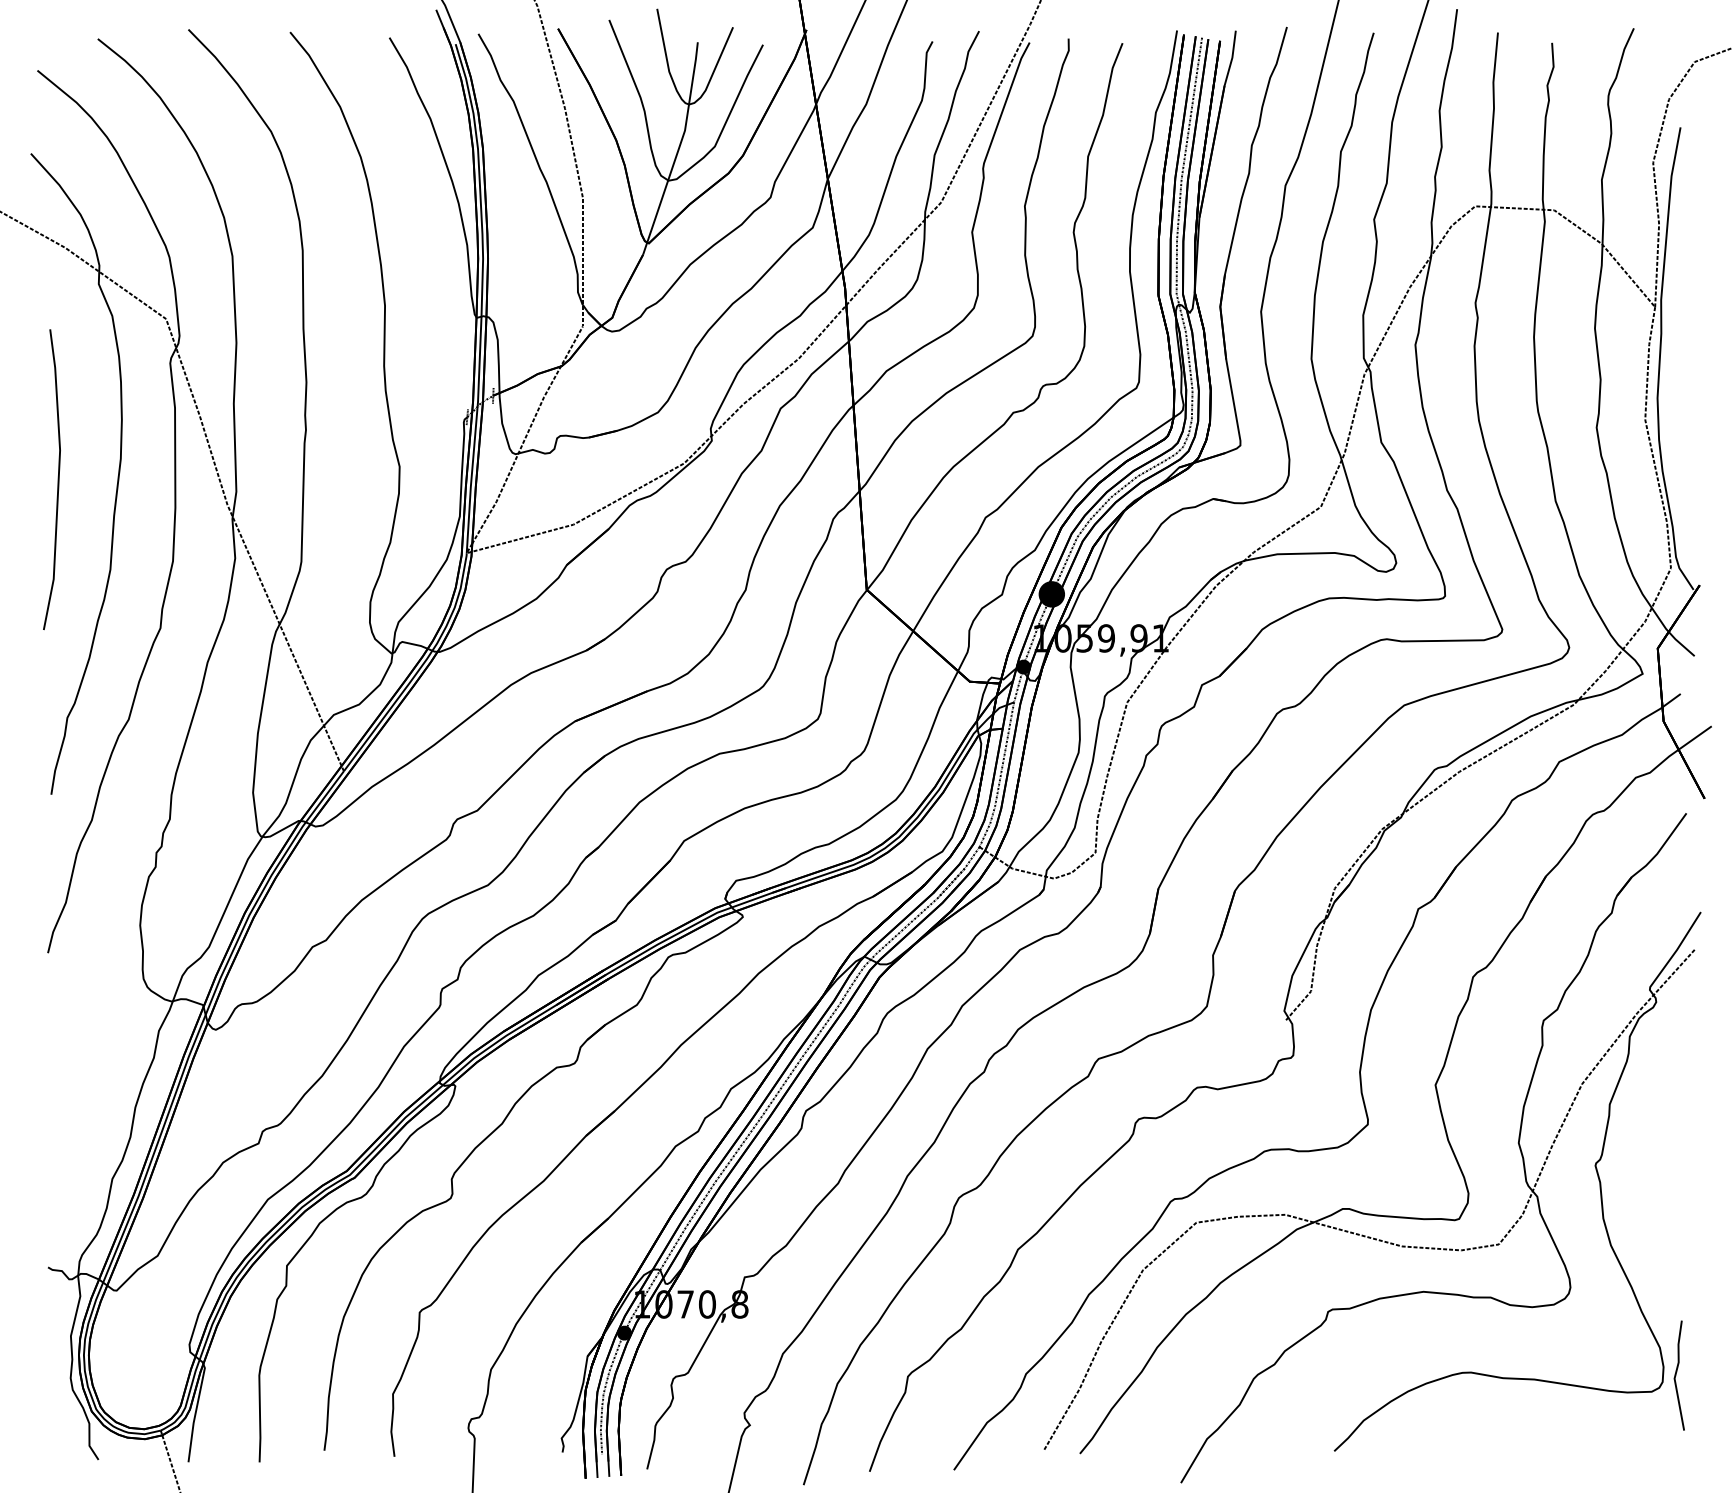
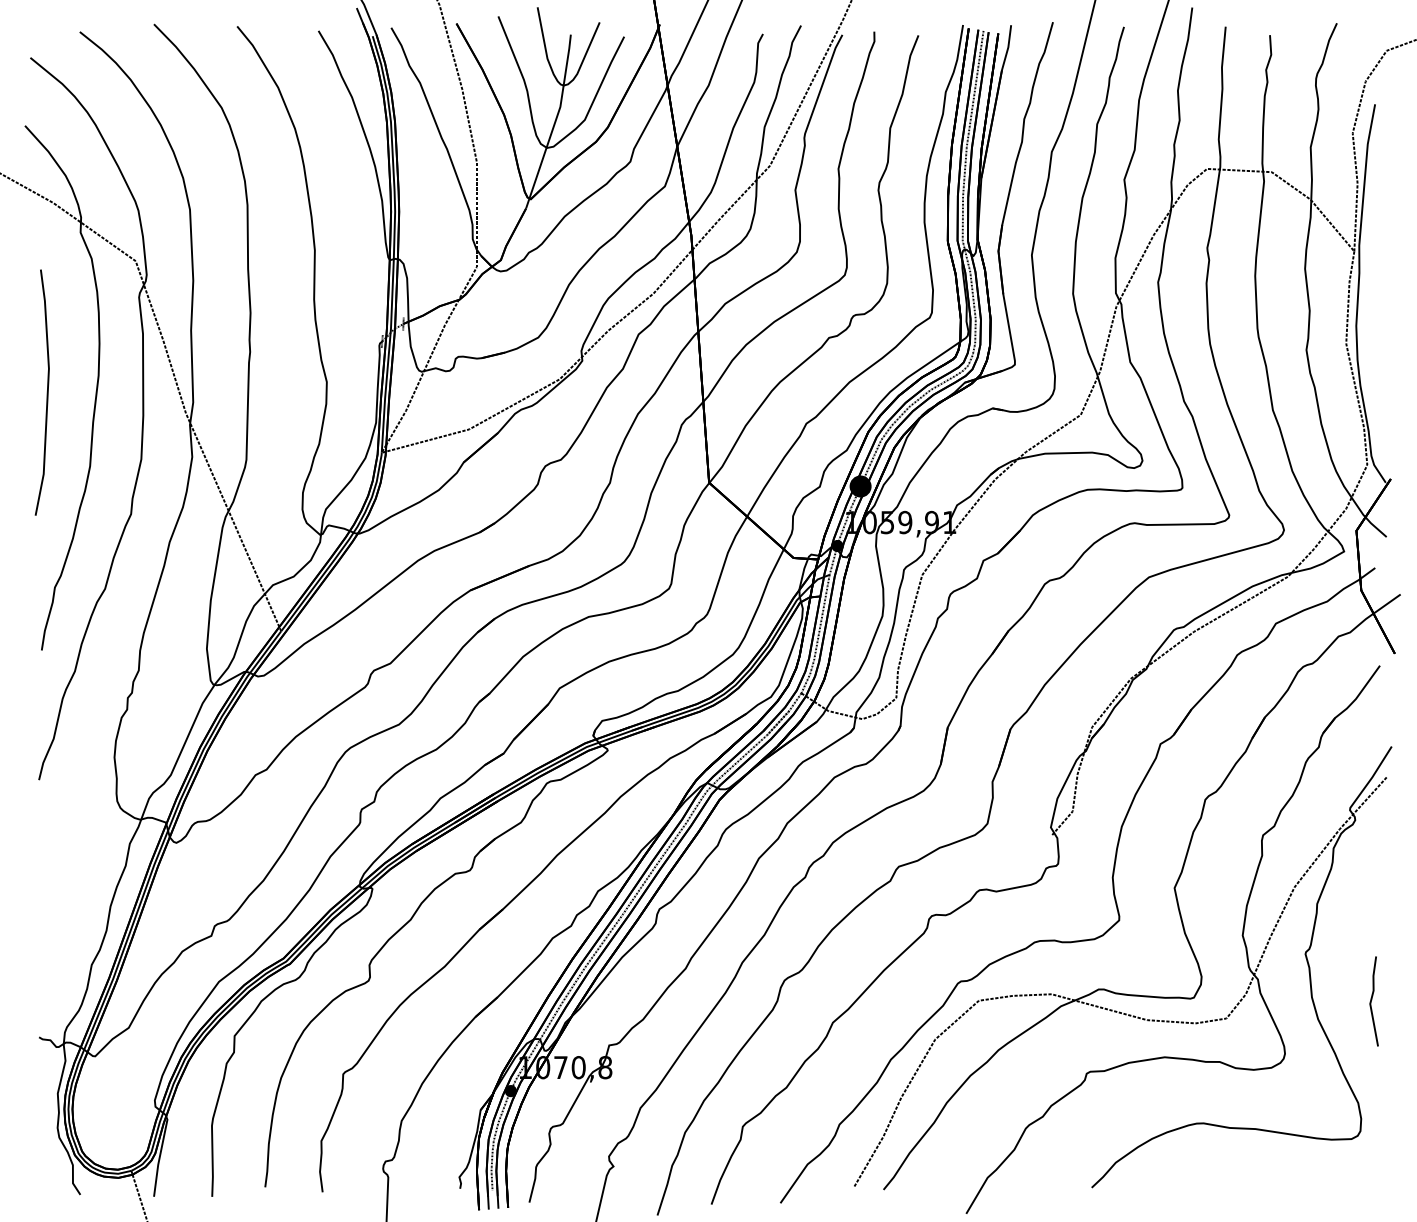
part: (1678, 1375) -> (1373, 1001), moved

